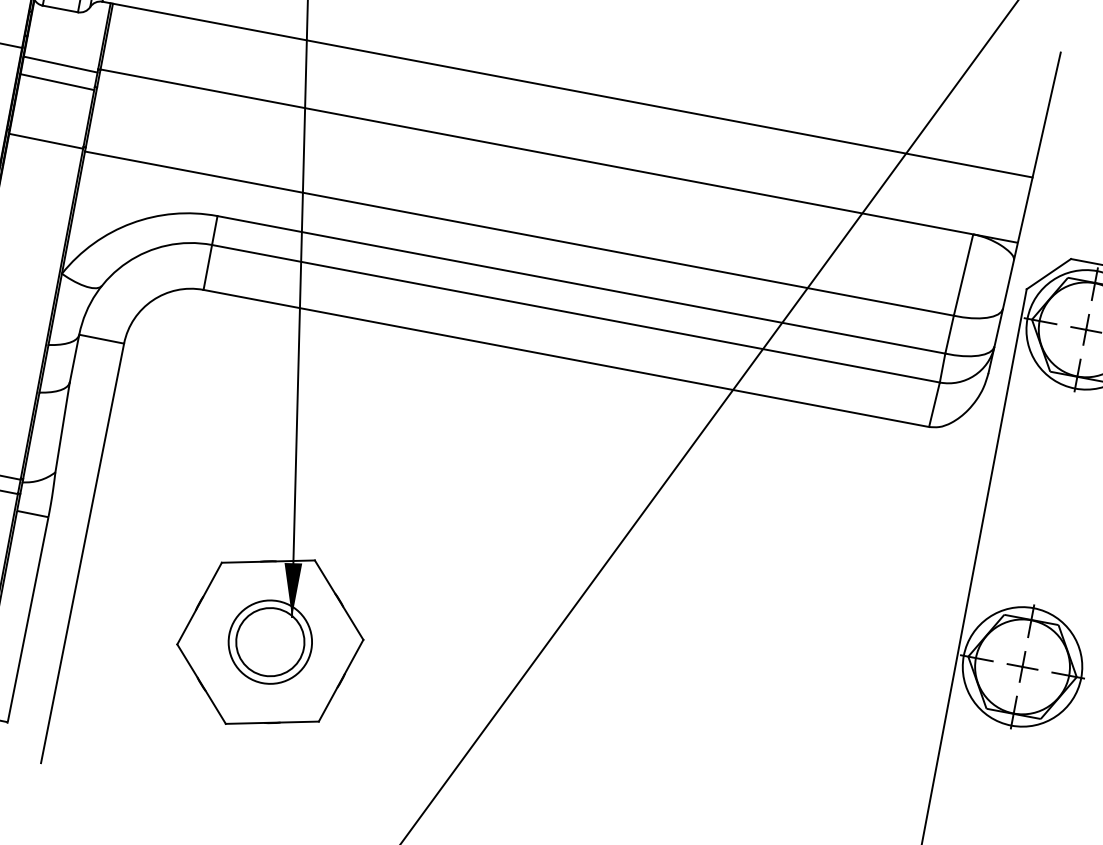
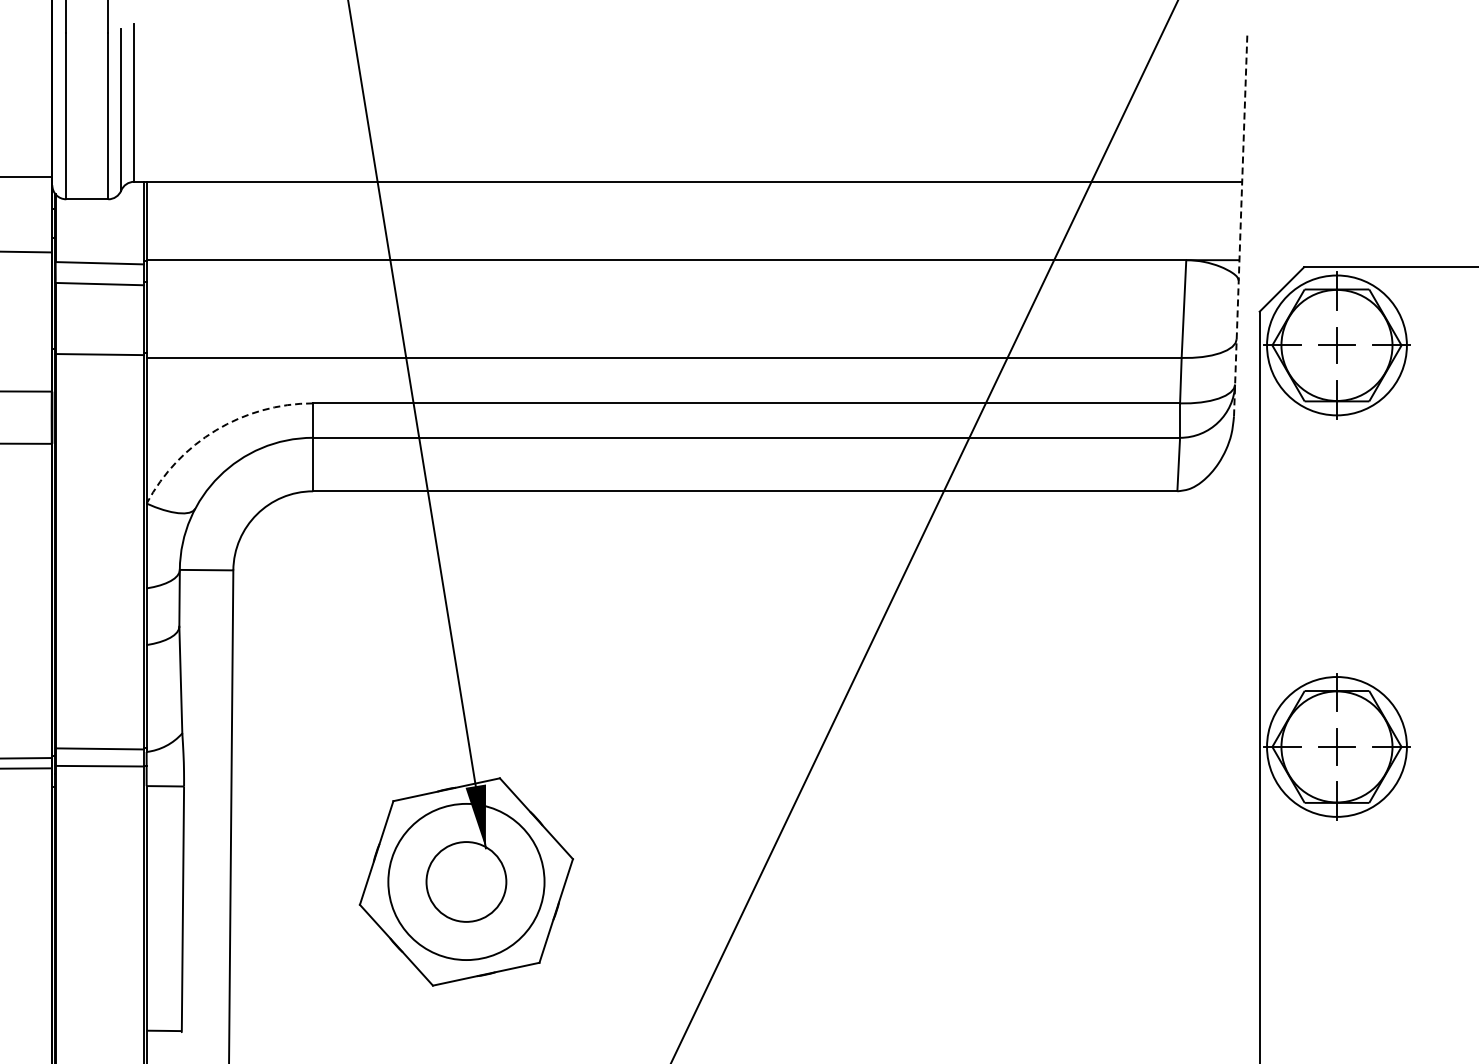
line: (1024, 212) -> (1240, 223), solid -> dashed
arc: (131, 223) -> (215, 430), solid -> dashed
circle: (270, 641) -> (466, 881), size x1.6

